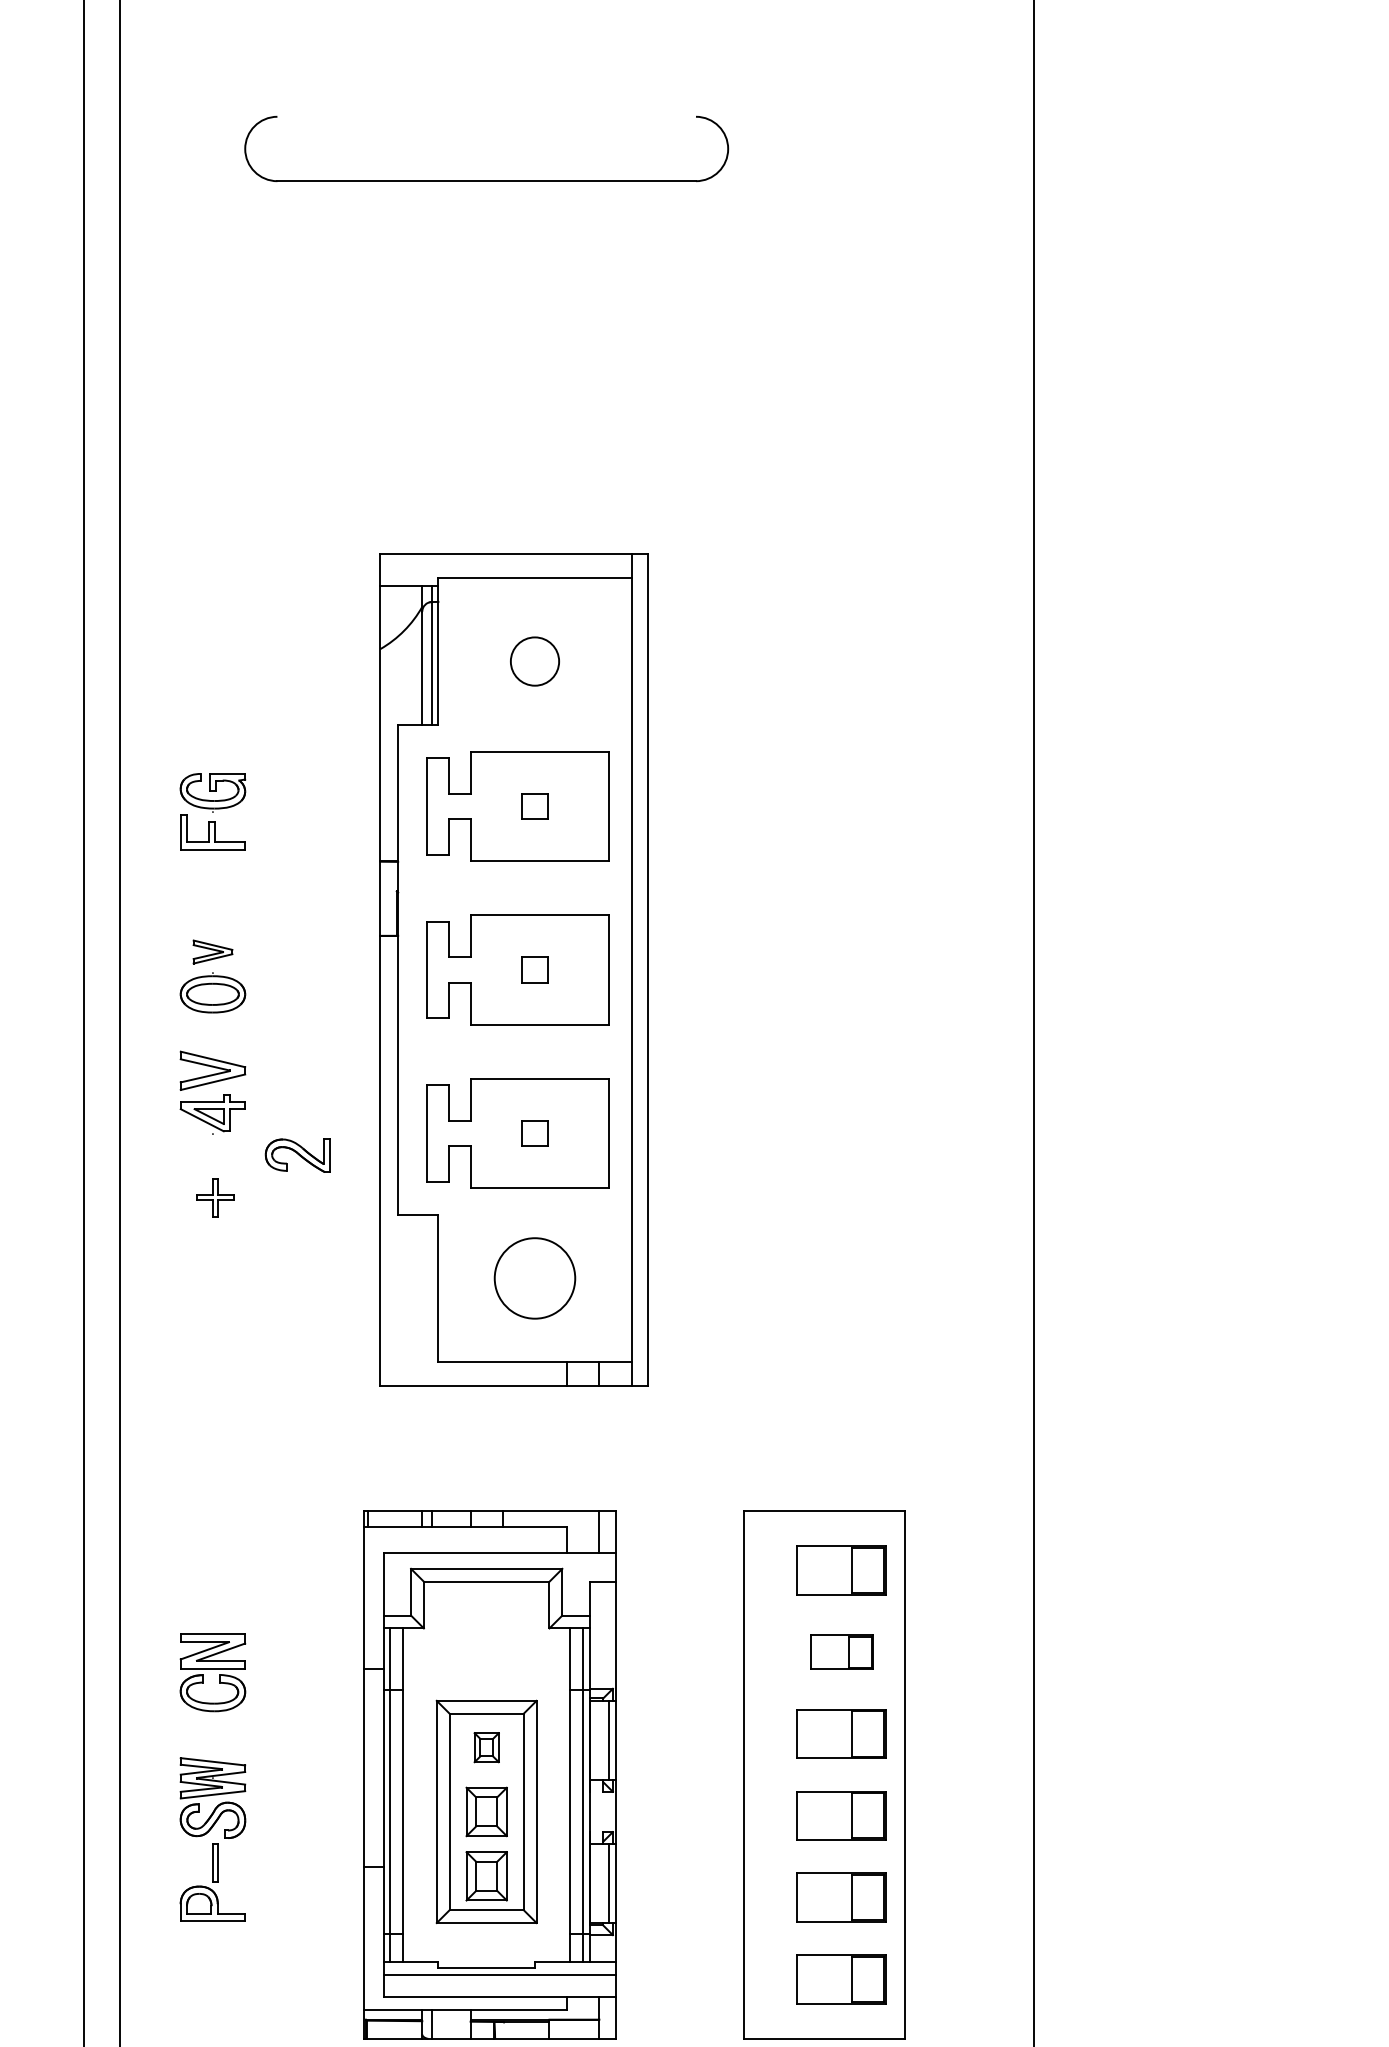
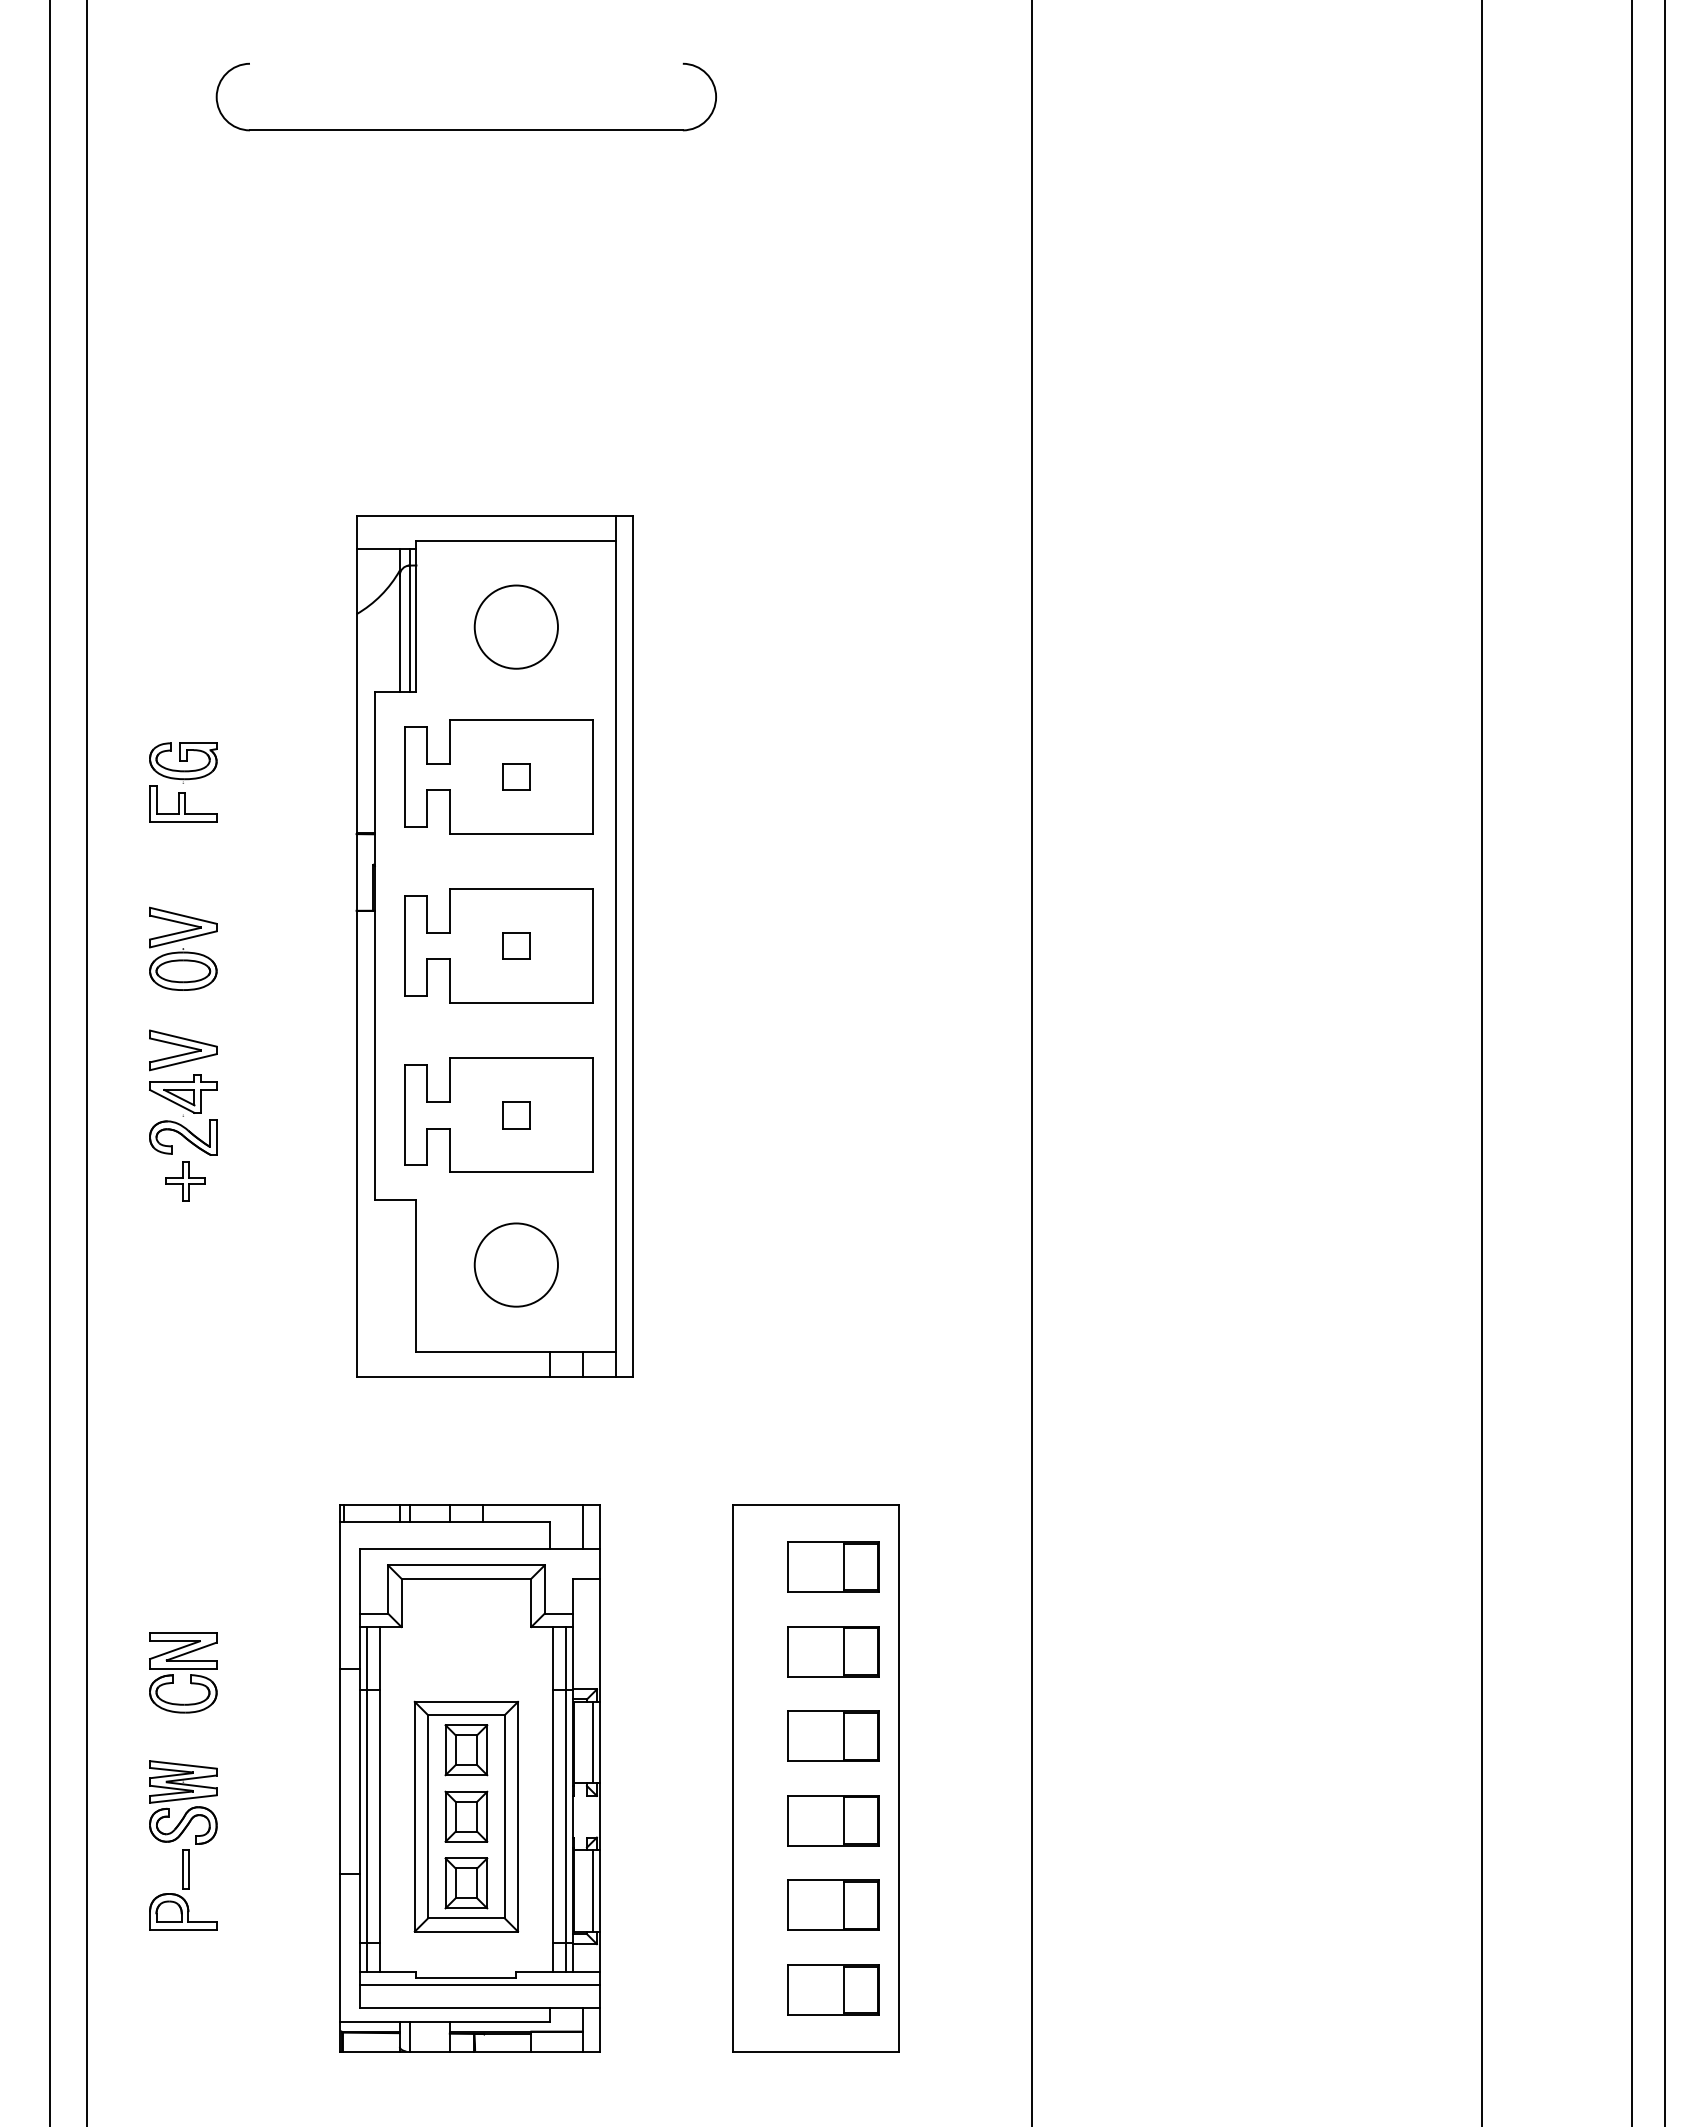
circle: (534, 660) -> (515, 626), size x1.67
part: (213, 952) -> (183, 927), size x1.67
part: (298, 1155) -> (183, 1137), moved
part: (841, 1652) -> (833, 1651), size x1.43
part: (486, 1747) -> (466, 1750), size x1.67

